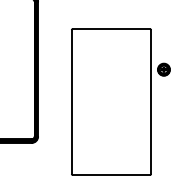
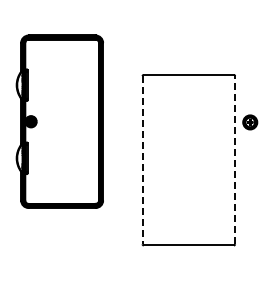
line: (151, 101) -> (235, 159), solid -> dashed
line: (71, 102) -> (142, 160), solid -> dashed

